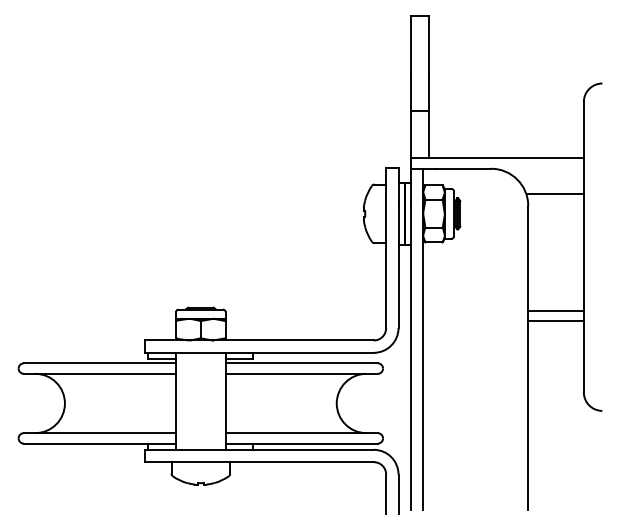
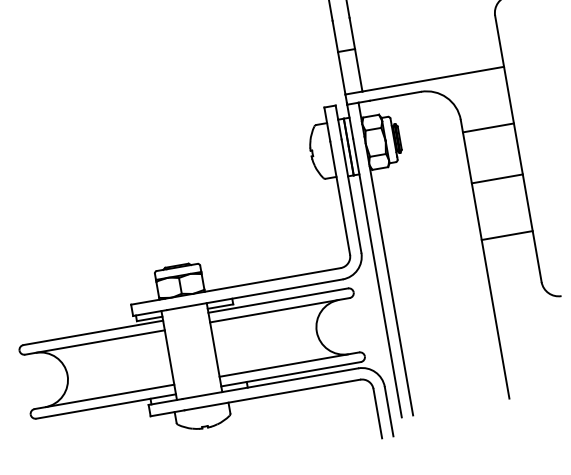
line: (555, 194) -> (487, 128), moved
line: (555, 311) -> (496, 179), moved
line: (555, 320) -> (506, 235), moved

